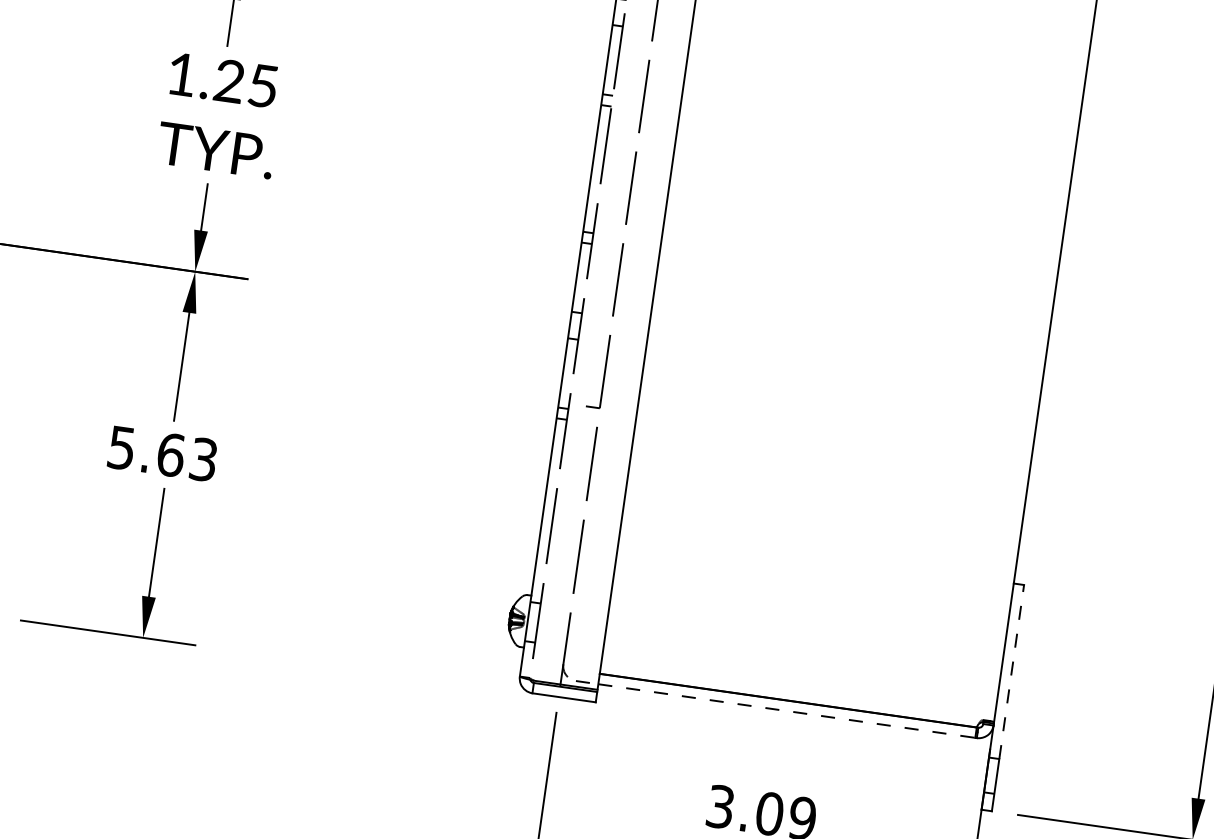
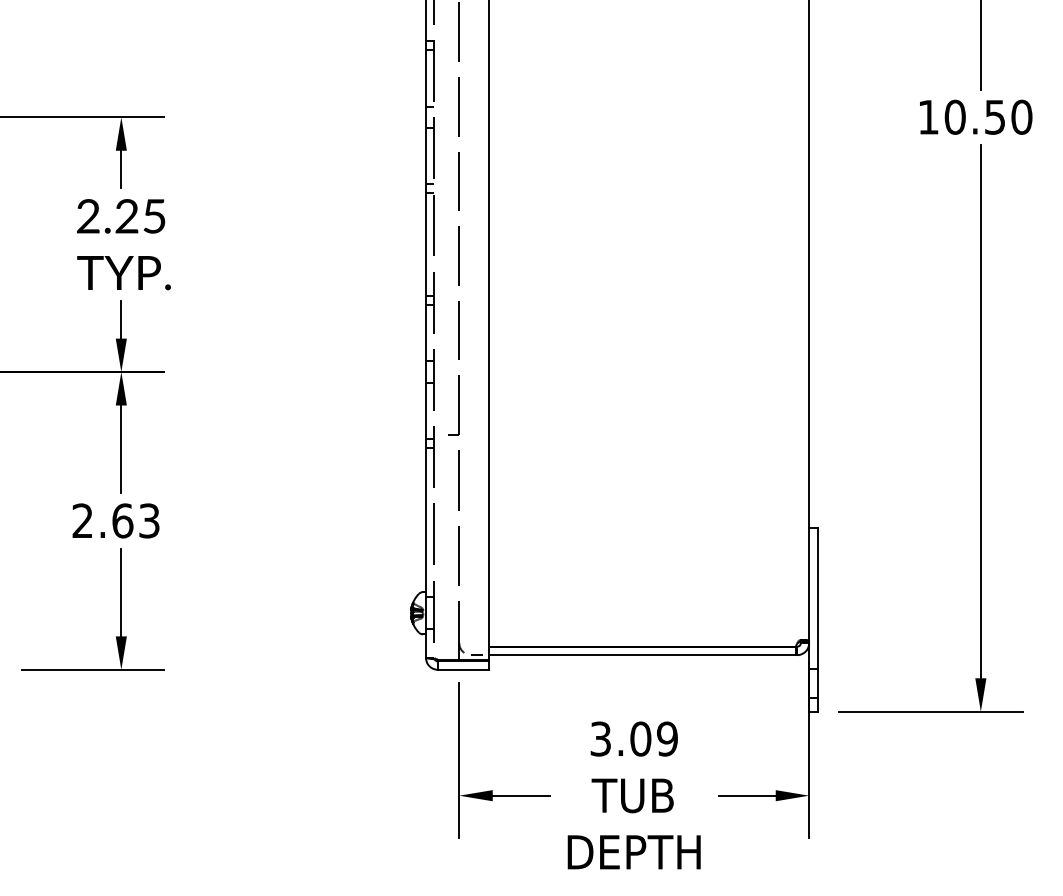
text: (182, 74) -> (88, 216), 1.25 -> 2.25
text: (121, 447) -> (82, 520), 5.63 -> 2.63
line: (1011, 671) -> (817, 598), dashed -> solid
line: (787, 711) -> (643, 655), dashed -> solid

